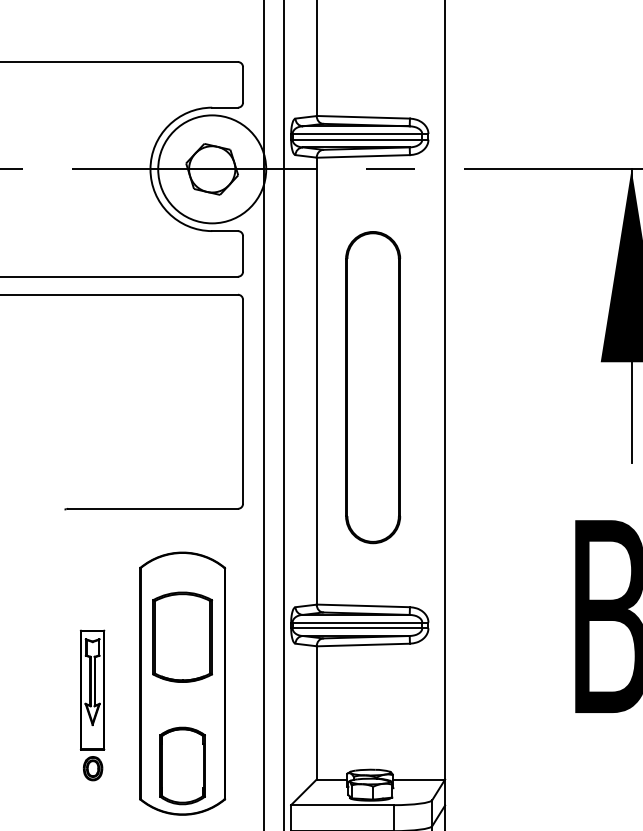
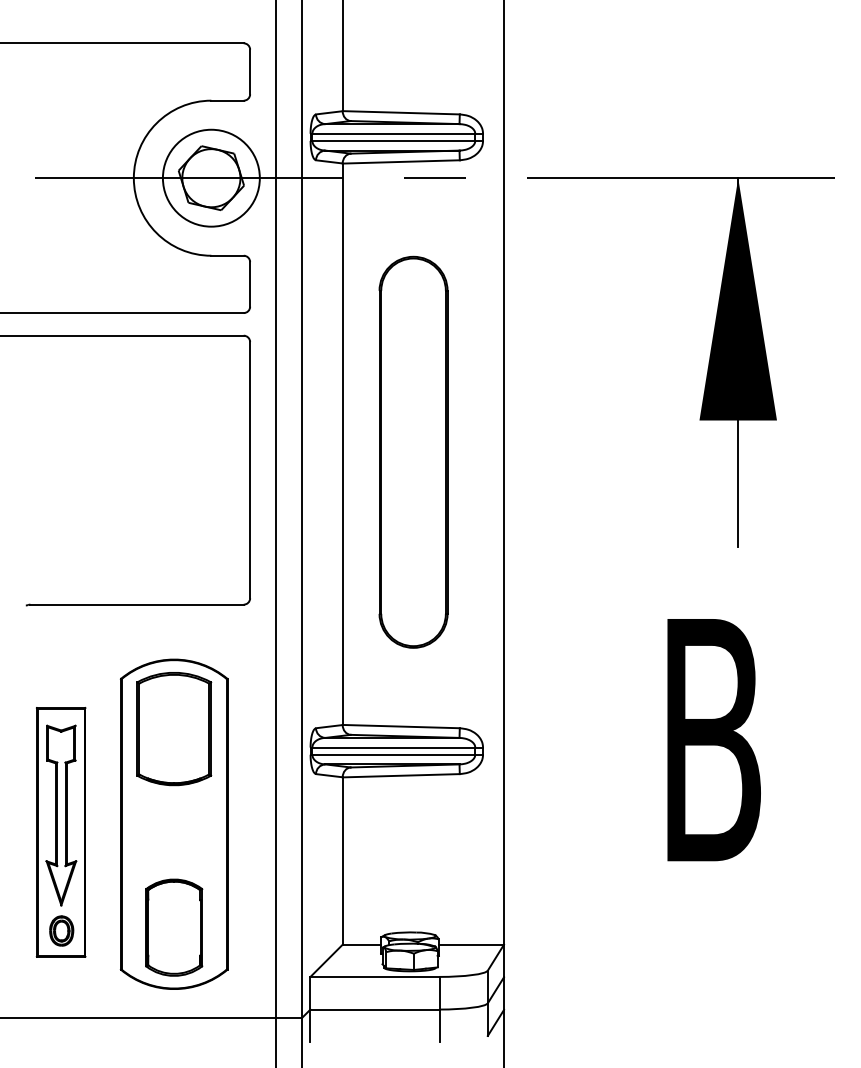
circle: (211, 168) -> (210, 177), size x0.71
part: (182, 637) -> (174, 729), moved
part: (92, 690) -> (60, 832), size x1.67

